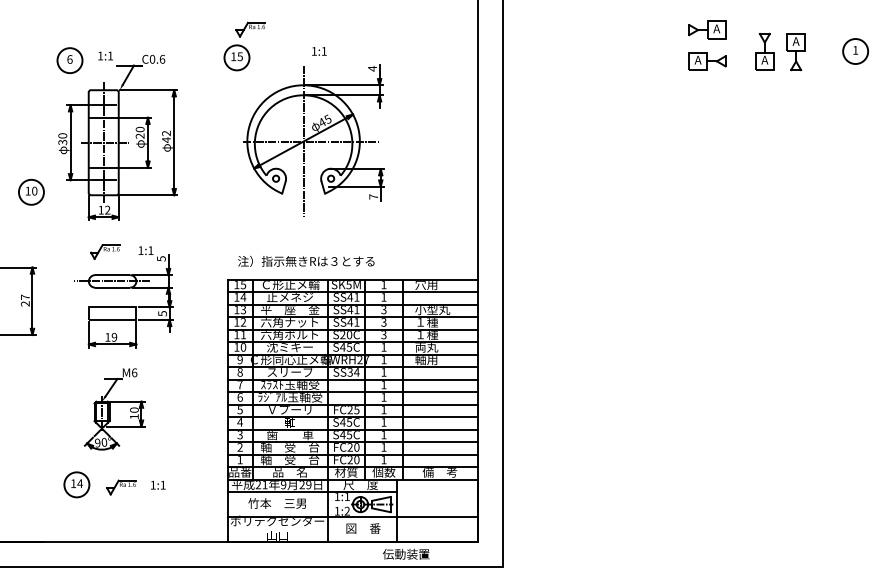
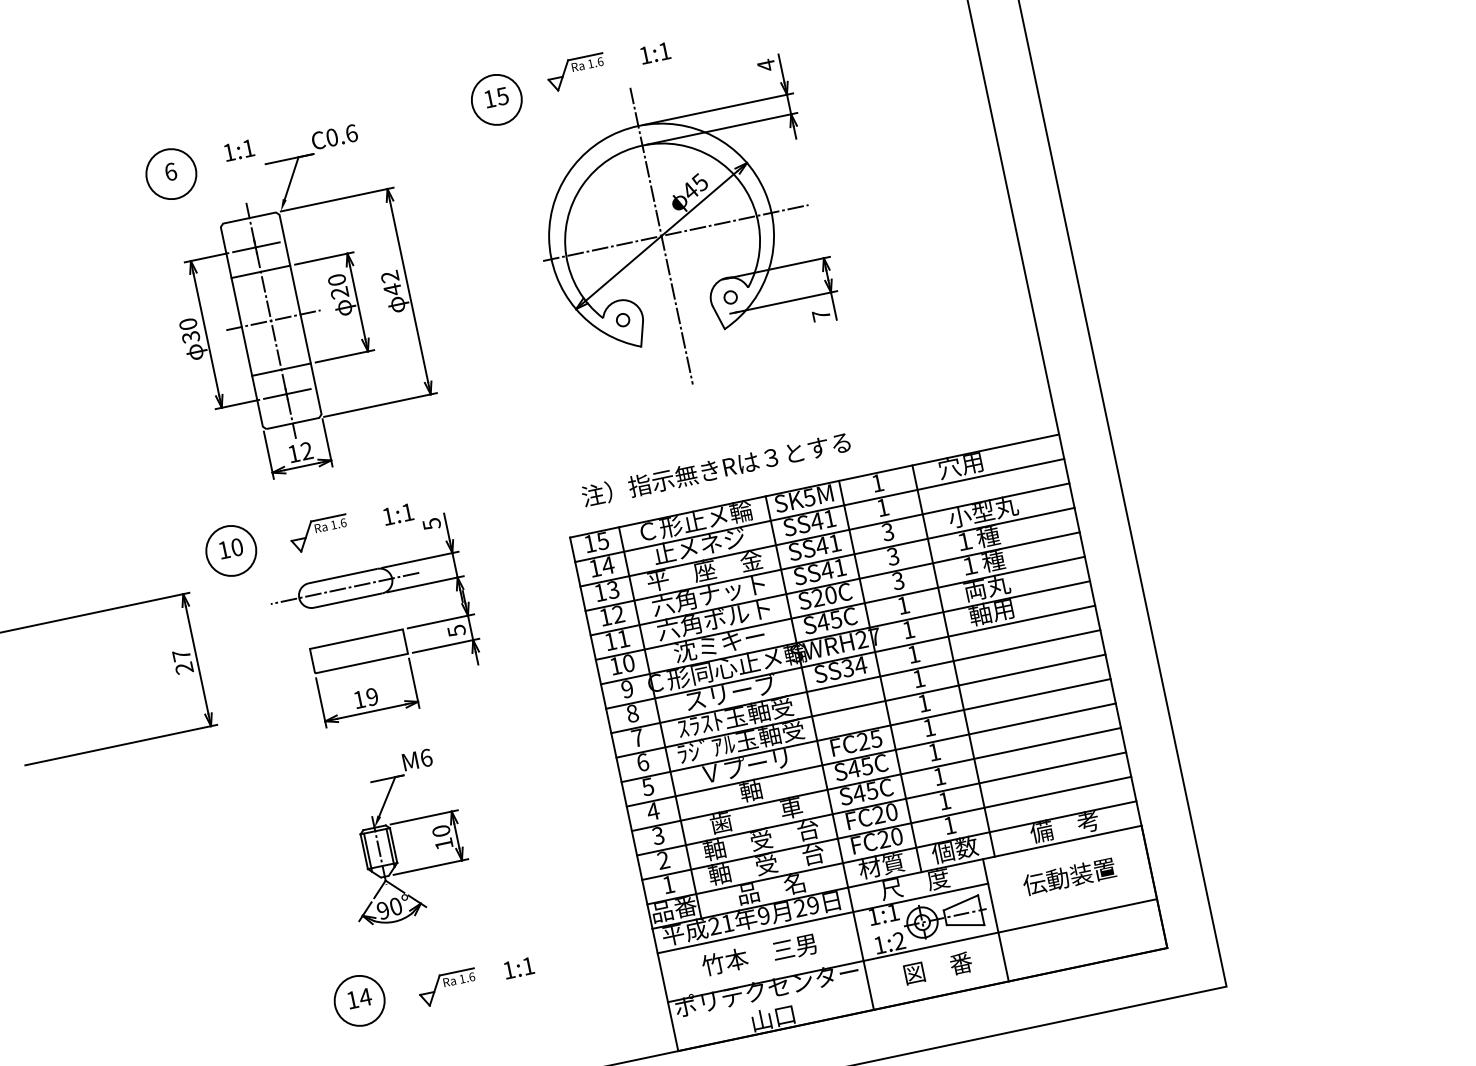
part: (250, 29) -> (575, 72), moved
part: (31, 191) -> (231, 549), moved
text: (406, 553) -> (1069, 875), moved

